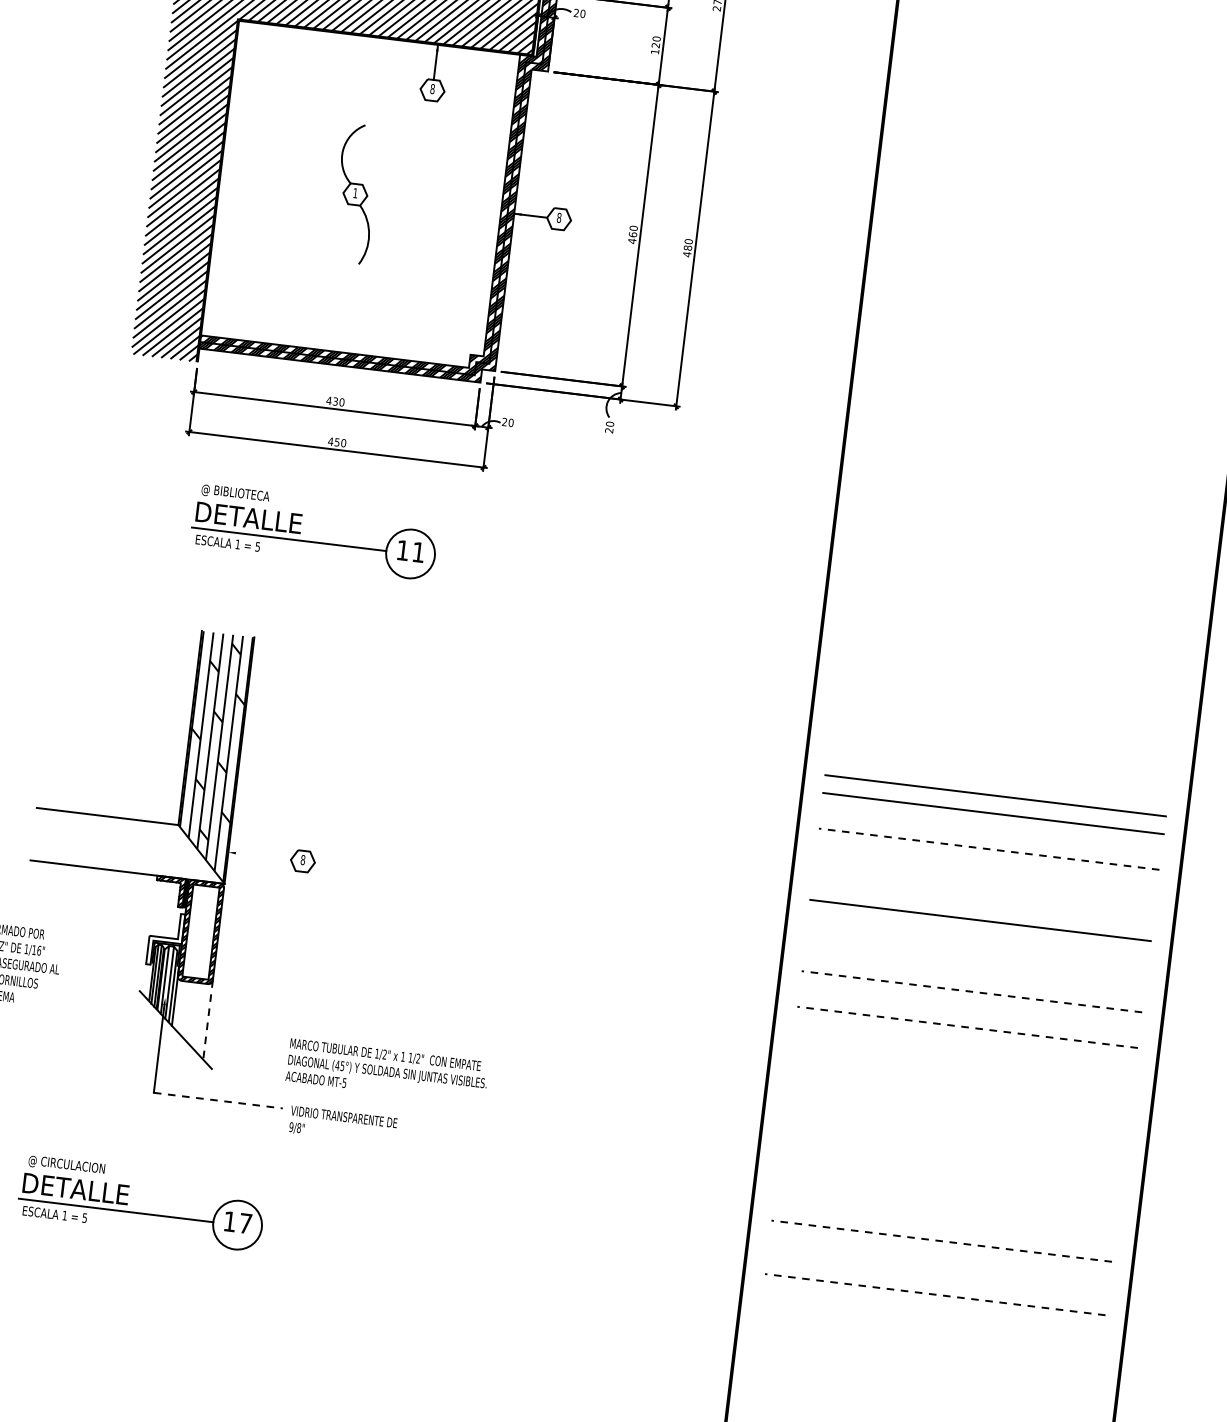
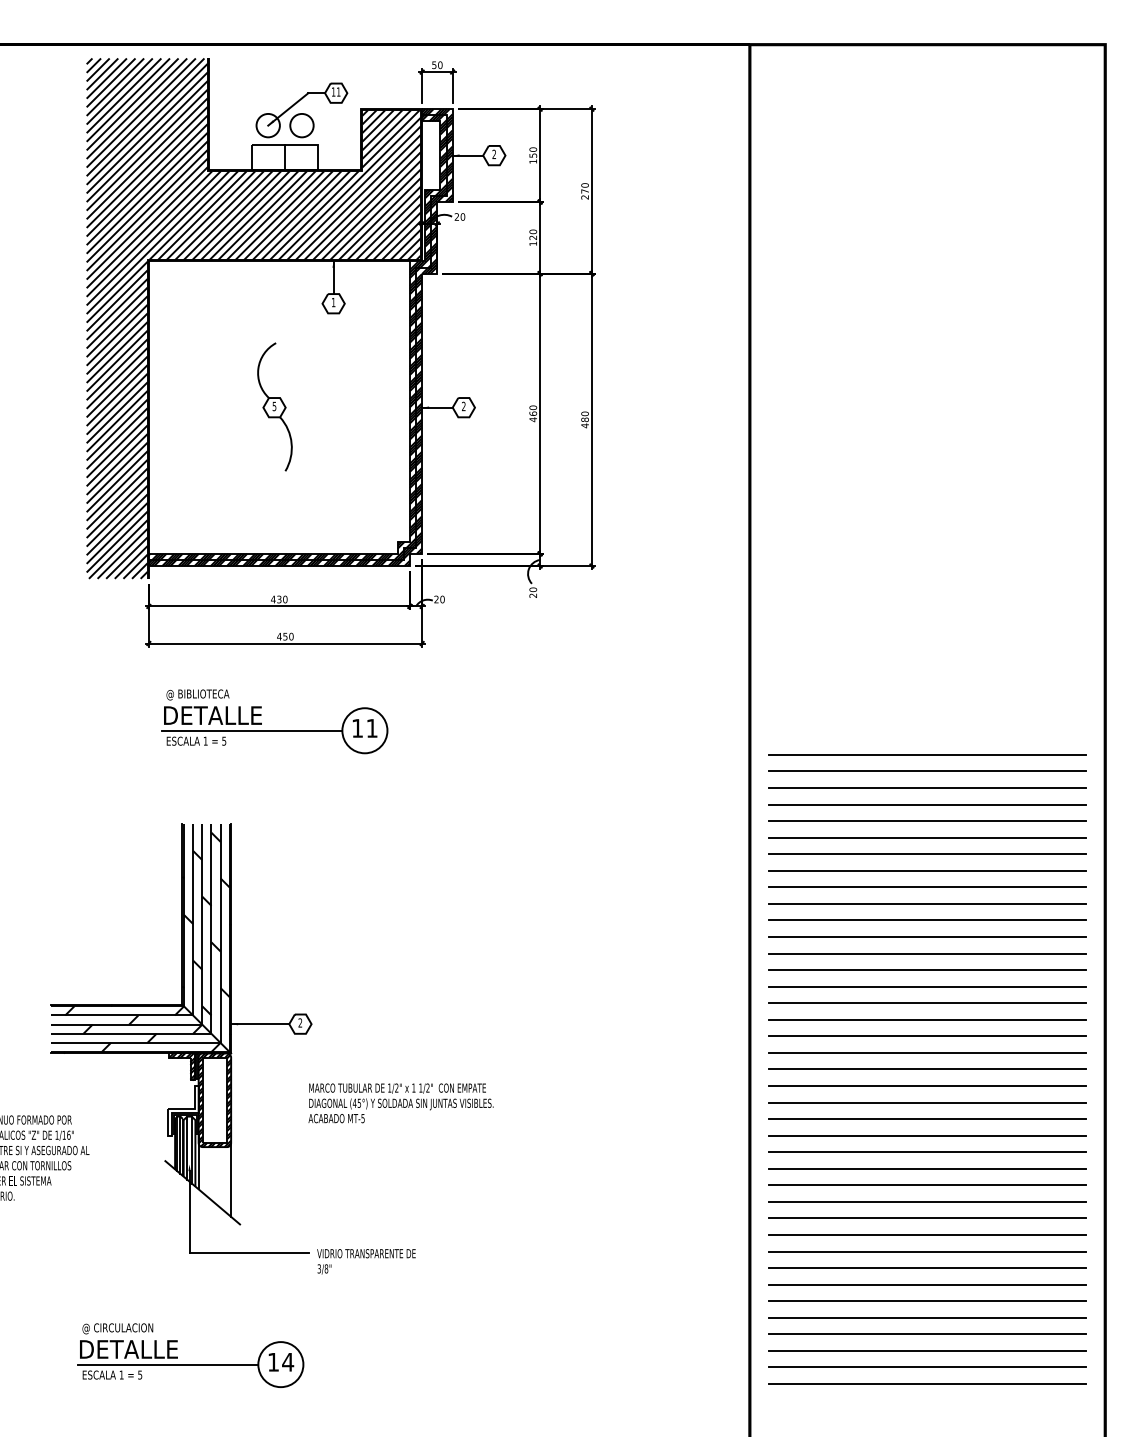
text: (432, 89) -> (333, 302), 8 -> 1
text: (355, 193) -> (274, 406), 1 -> 5
text: (558, 217) -> (463, 406), 8 -> 2
line: (1012, 652) -> (927, 754), added
line: (1010, 671) -> (927, 771), added
line: (1008, 689) -> (927, 788), added
line: (1006, 706) -> (927, 804), added
line: (1004, 724) -> (927, 821), added
line: (1002, 742) -> (927, 837), added
line: (999, 760) -> (927, 854), added
line: (997, 777) -> (927, 870), added
line: (991, 831) -> (927, 920), added
hatch: (129, 845) -> (139, 1028), added
line: (989, 849) -> (927, 937), dashed -> solid
line: (259, 856) -> (260, 1024), added
text: (303, 859) -> (300, 1022), 8 -> 2
line: (986, 866) -> (927, 953), added
line: (984, 885) -> (927, 970), added
line: (982, 902) -> (927, 986), added
line: (978, 937) -> (927, 1019), added
line: (976, 956) -> (927, 1036), added
line: (974, 973) -> (927, 1052), added
line: (971, 991) -> (927, 1069), dashed -> solid
line: (969, 1010) -> (927, 1086), added
line: (208, 1019) -> (231, 1179), dashed -> solid
line: (967, 1027) -> (927, 1102), dashed -> solid
line: (965, 1044) -> (927, 1118), added
line: (963, 1062) -> (927, 1135), added
text: (386, 1071) -> (400, 1103), moved
line: (961, 1081) -> (927, 1152), added
line: (958, 1098) -> (927, 1168), added
line: (218, 1100) -> (249, 1252), dashed -> solid
line: (956, 1116) -> (927, 1185), added
text: (291, 1126) -> (319, 1268), 9/8" -> 3/8"
line: (954, 1133) -> (927, 1201), added
line: (952, 1152) -> (927, 1218), added
line: (950, 1170) -> (927, 1235), added
line: (948, 1187) -> (927, 1251), added
line: (945, 1205) -> (927, 1268), added
text: (246, 1223) -> (288, 1362), 17 -> 14
line: (943, 1223) -> (927, 1284), added
line: (941, 1241) -> (927, 1301), dashed -> solid
line: (939, 1258) -> (927, 1317), added
line: (937, 1276) -> (927, 1334), added
line: (935, 1294) -> (927, 1350), dashed -> solid
line: (933, 1312) -> (927, 1367), added
line: (930, 1330) -> (927, 1384), added

